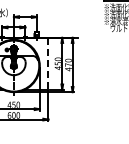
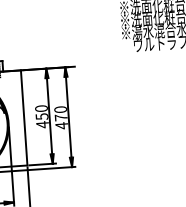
line: (48, 63) -> (24, 117), dashed -> solid

